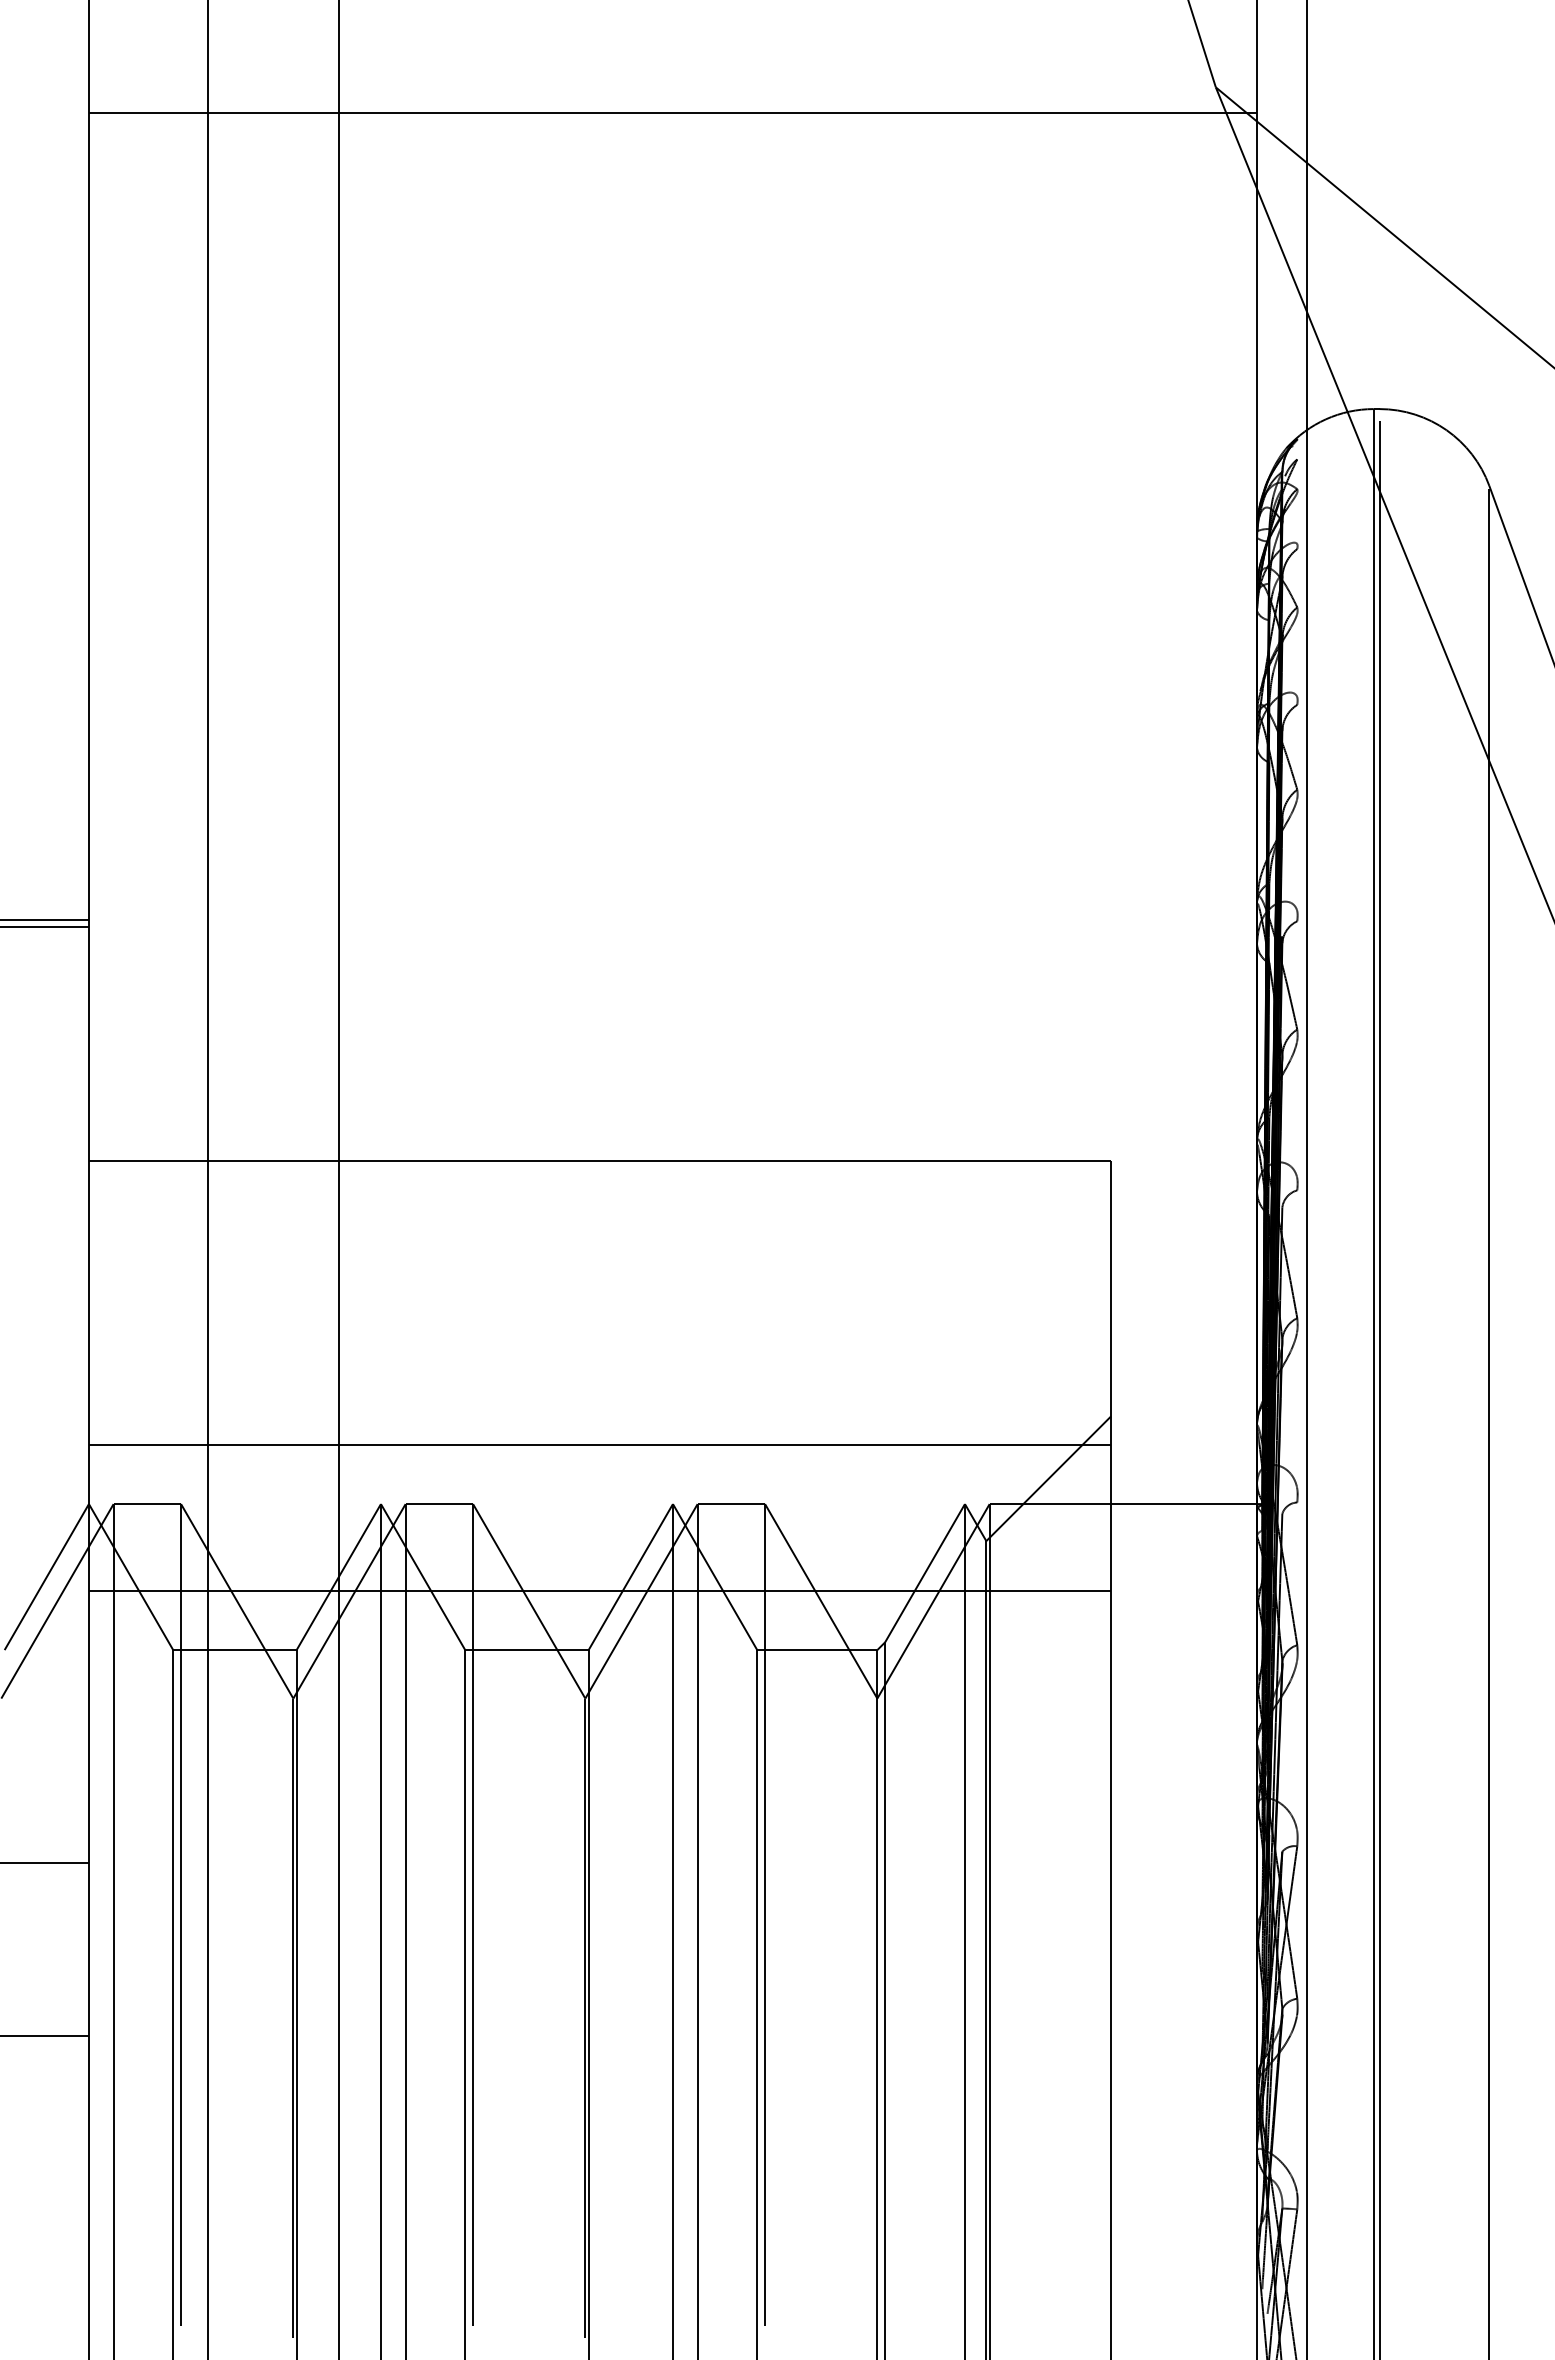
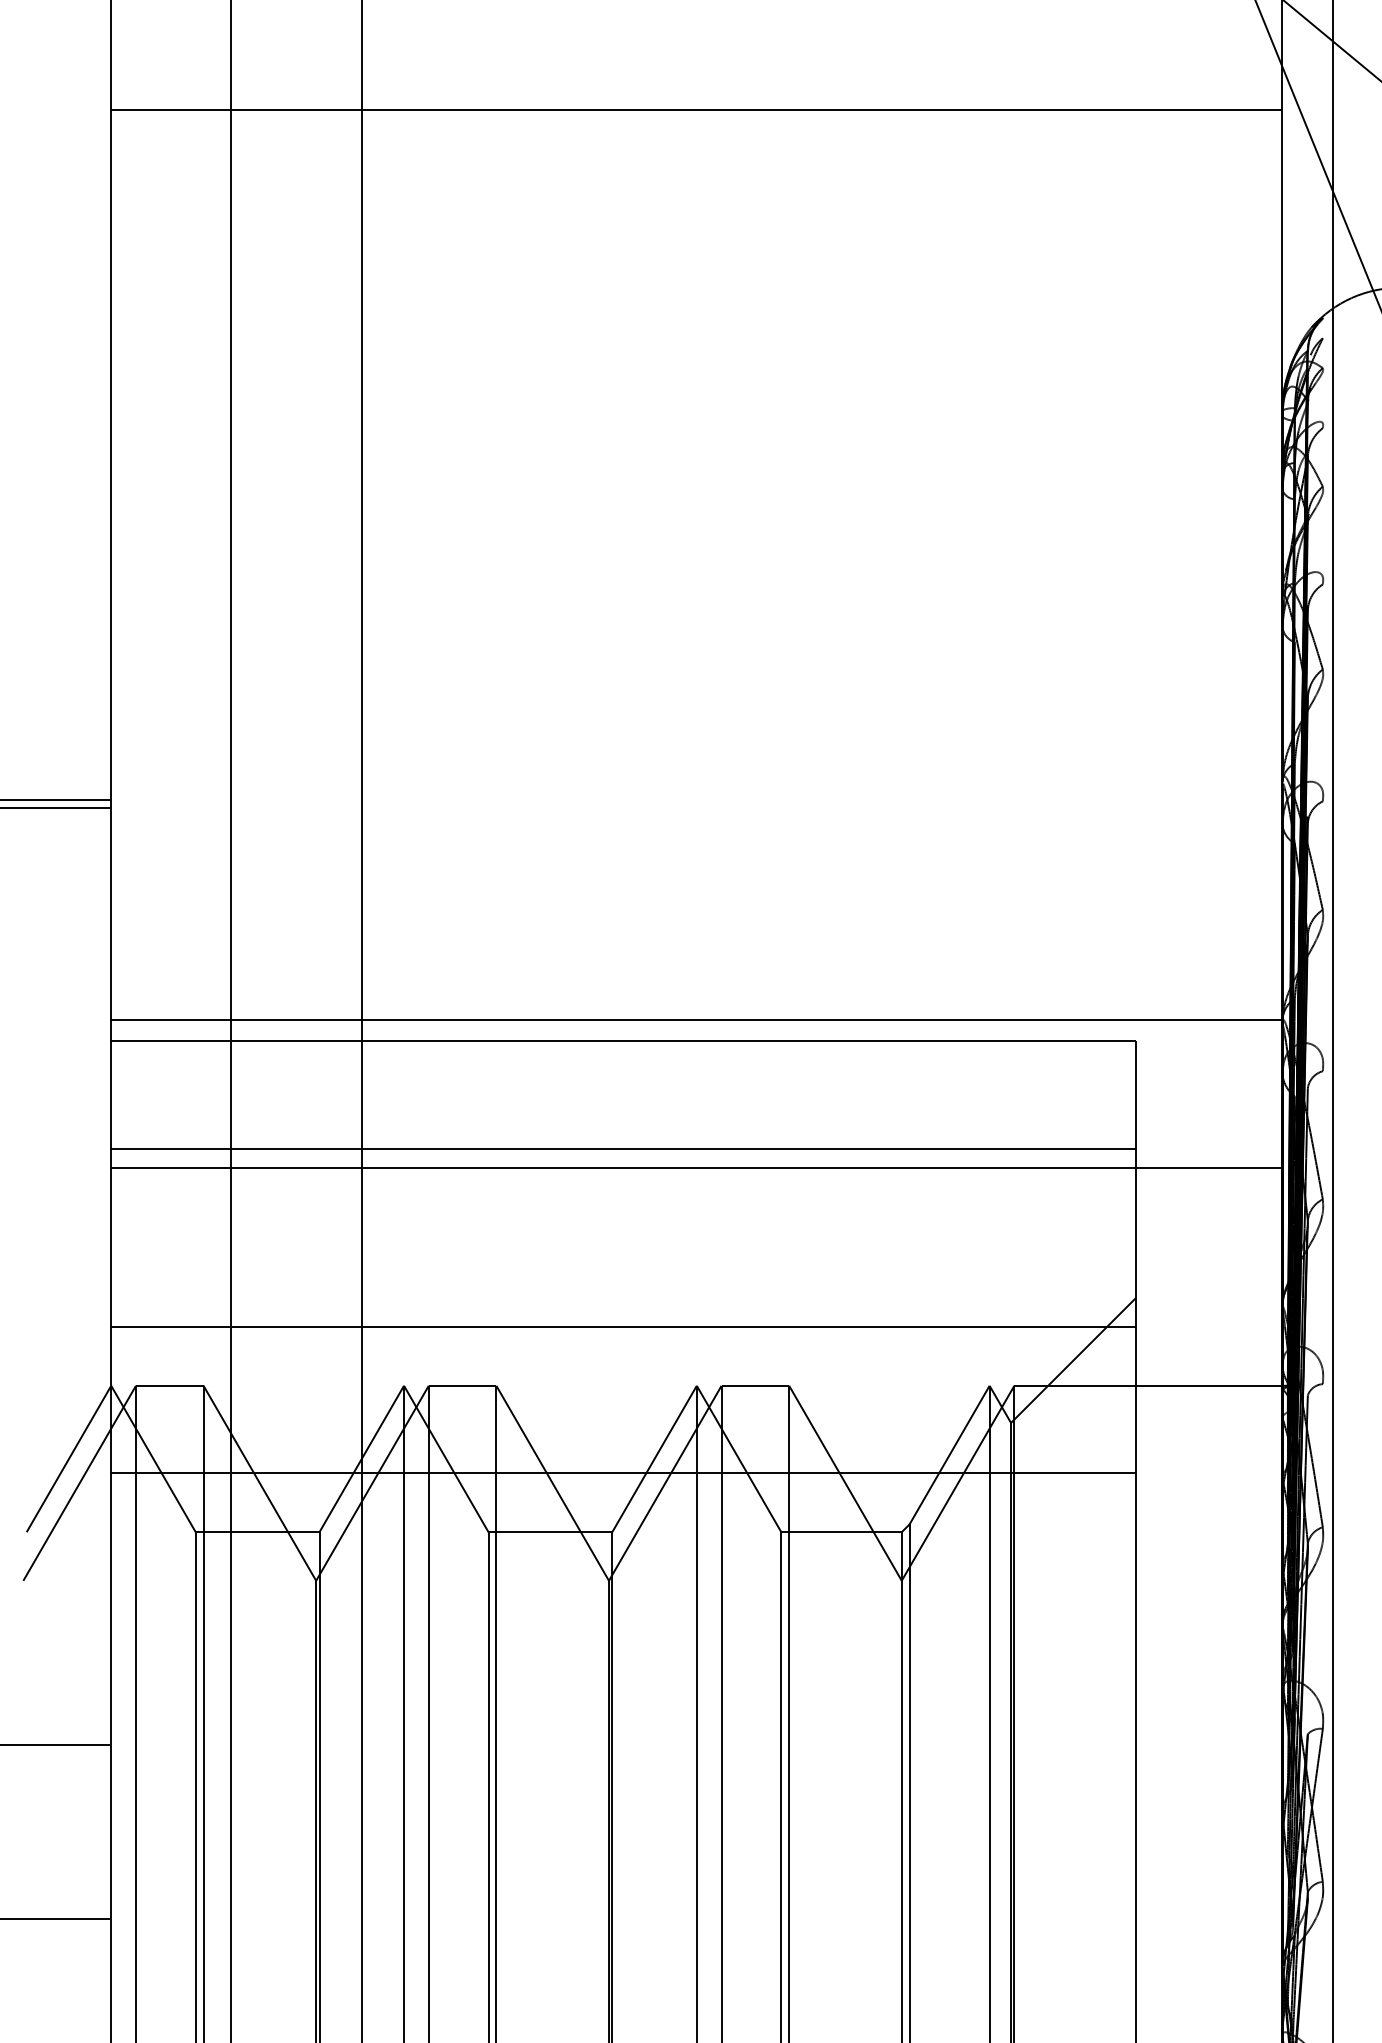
line: (672, 232) -> (696, 110), added
line: (672, 1139) -> (696, 1020), added
line: (599, 1268) -> (623, 1149), added
line: (672, 1287) -> (696, 1168), added

